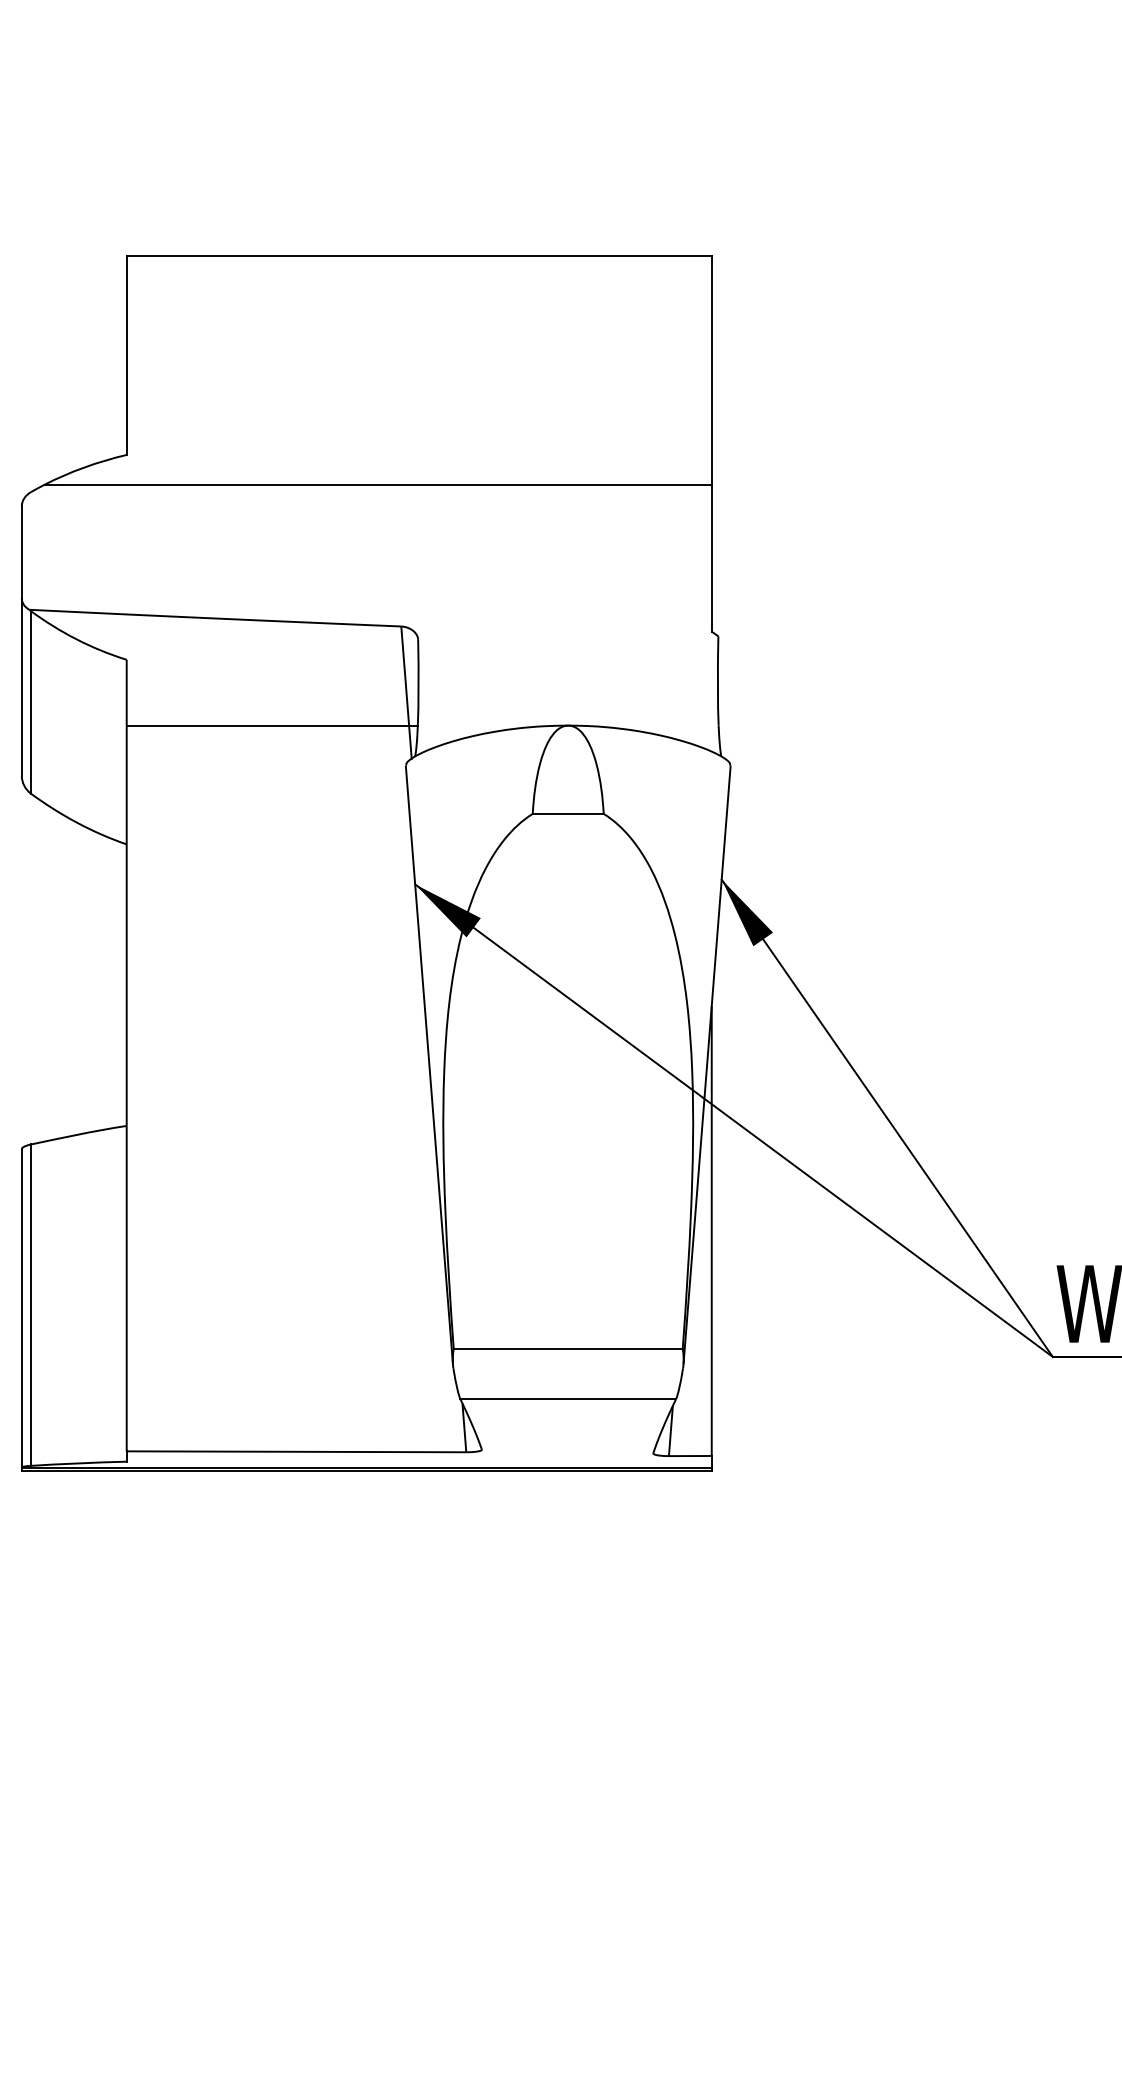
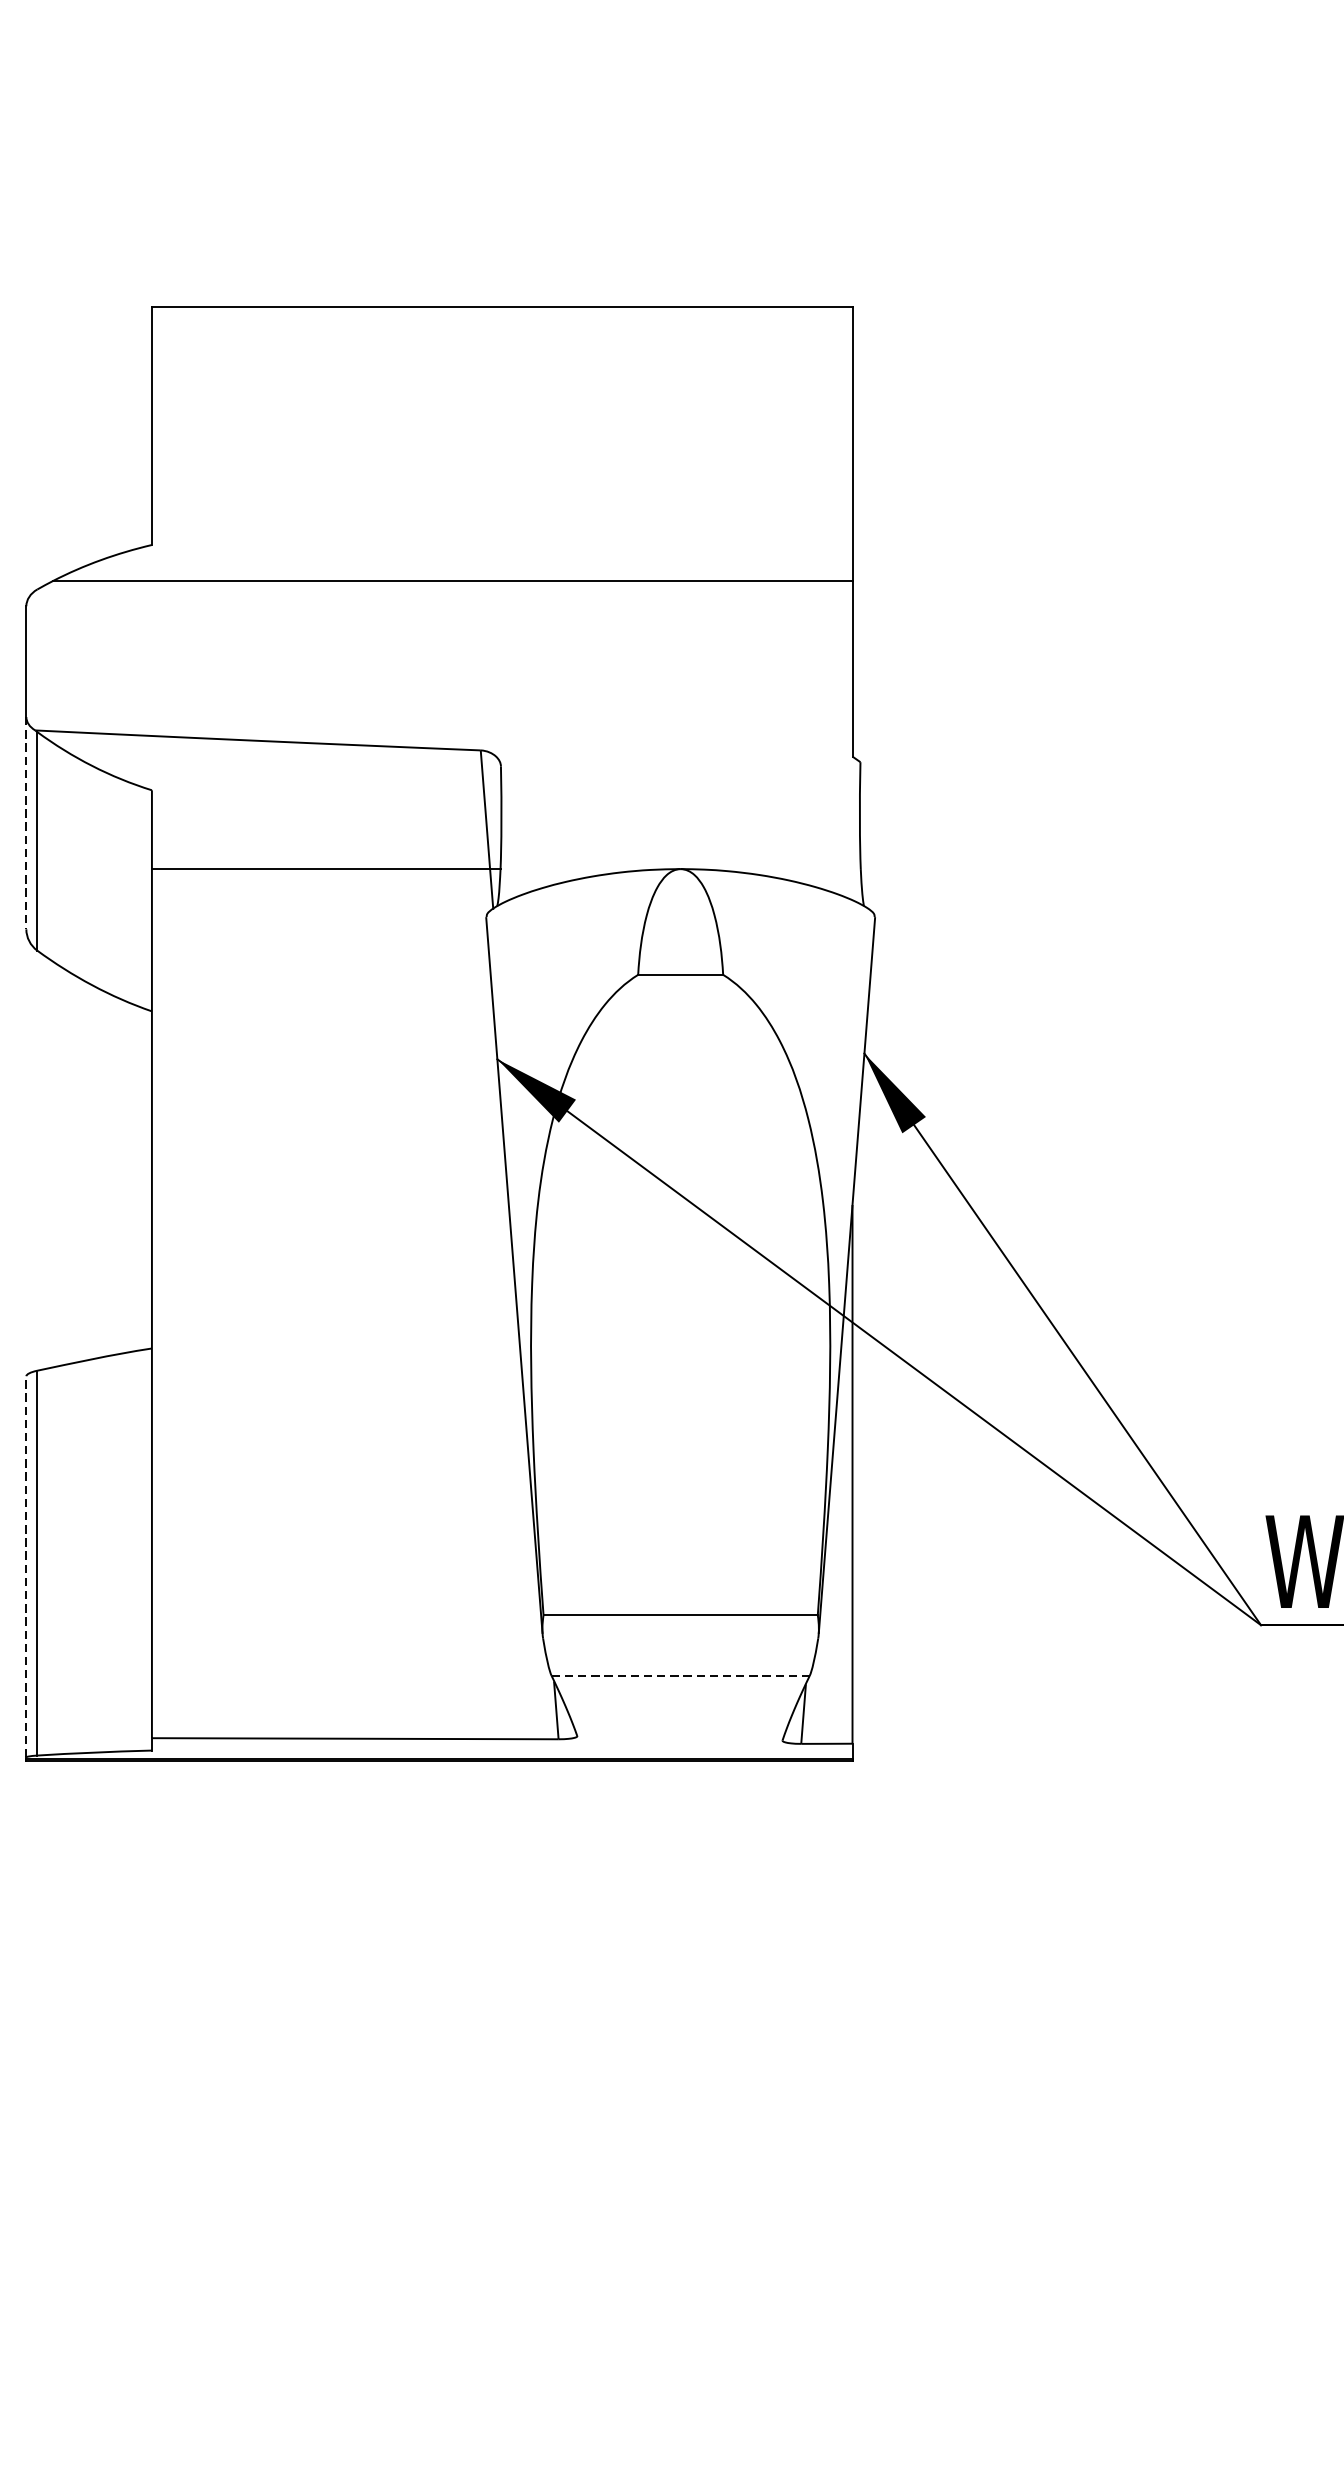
line: (21, 687) -> (25, 823), solid -> dashed
line: (21, 1307) -> (25, 1565), solid -> dashed
line: (568, 1399) -> (680, 1676), solid -> dashed

